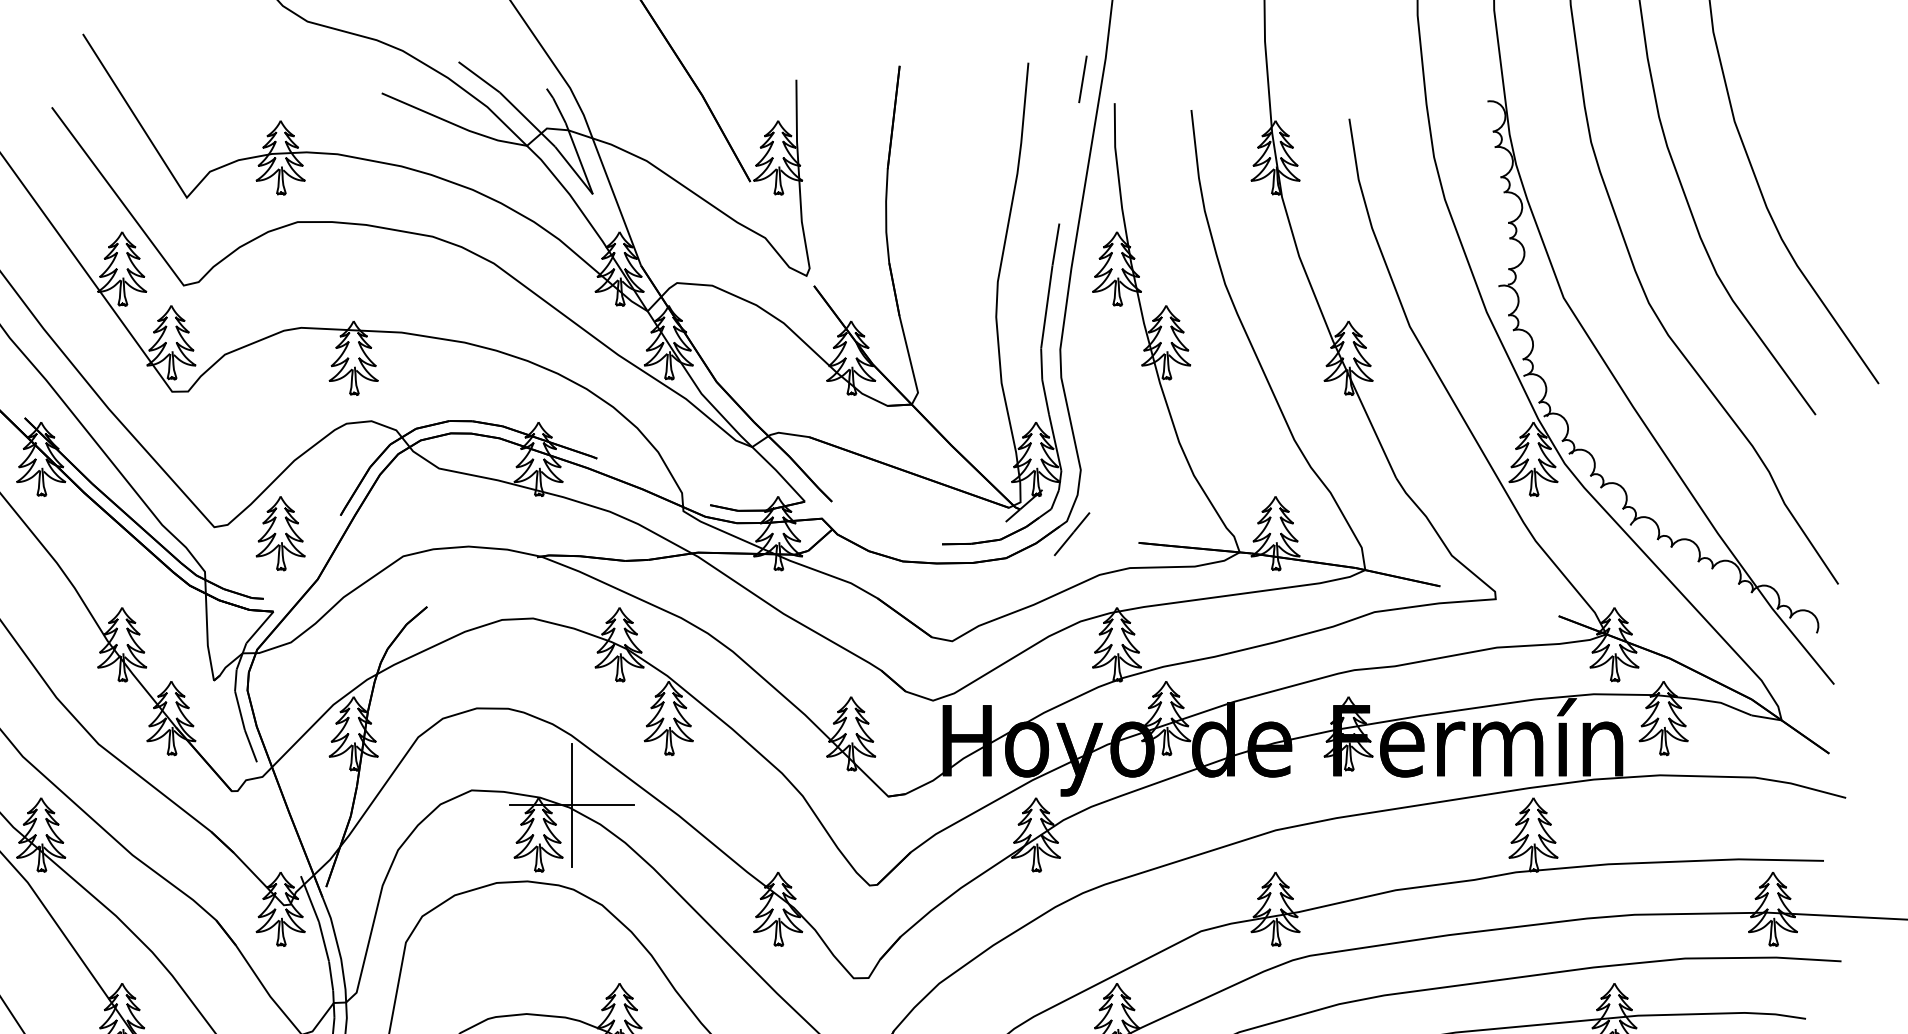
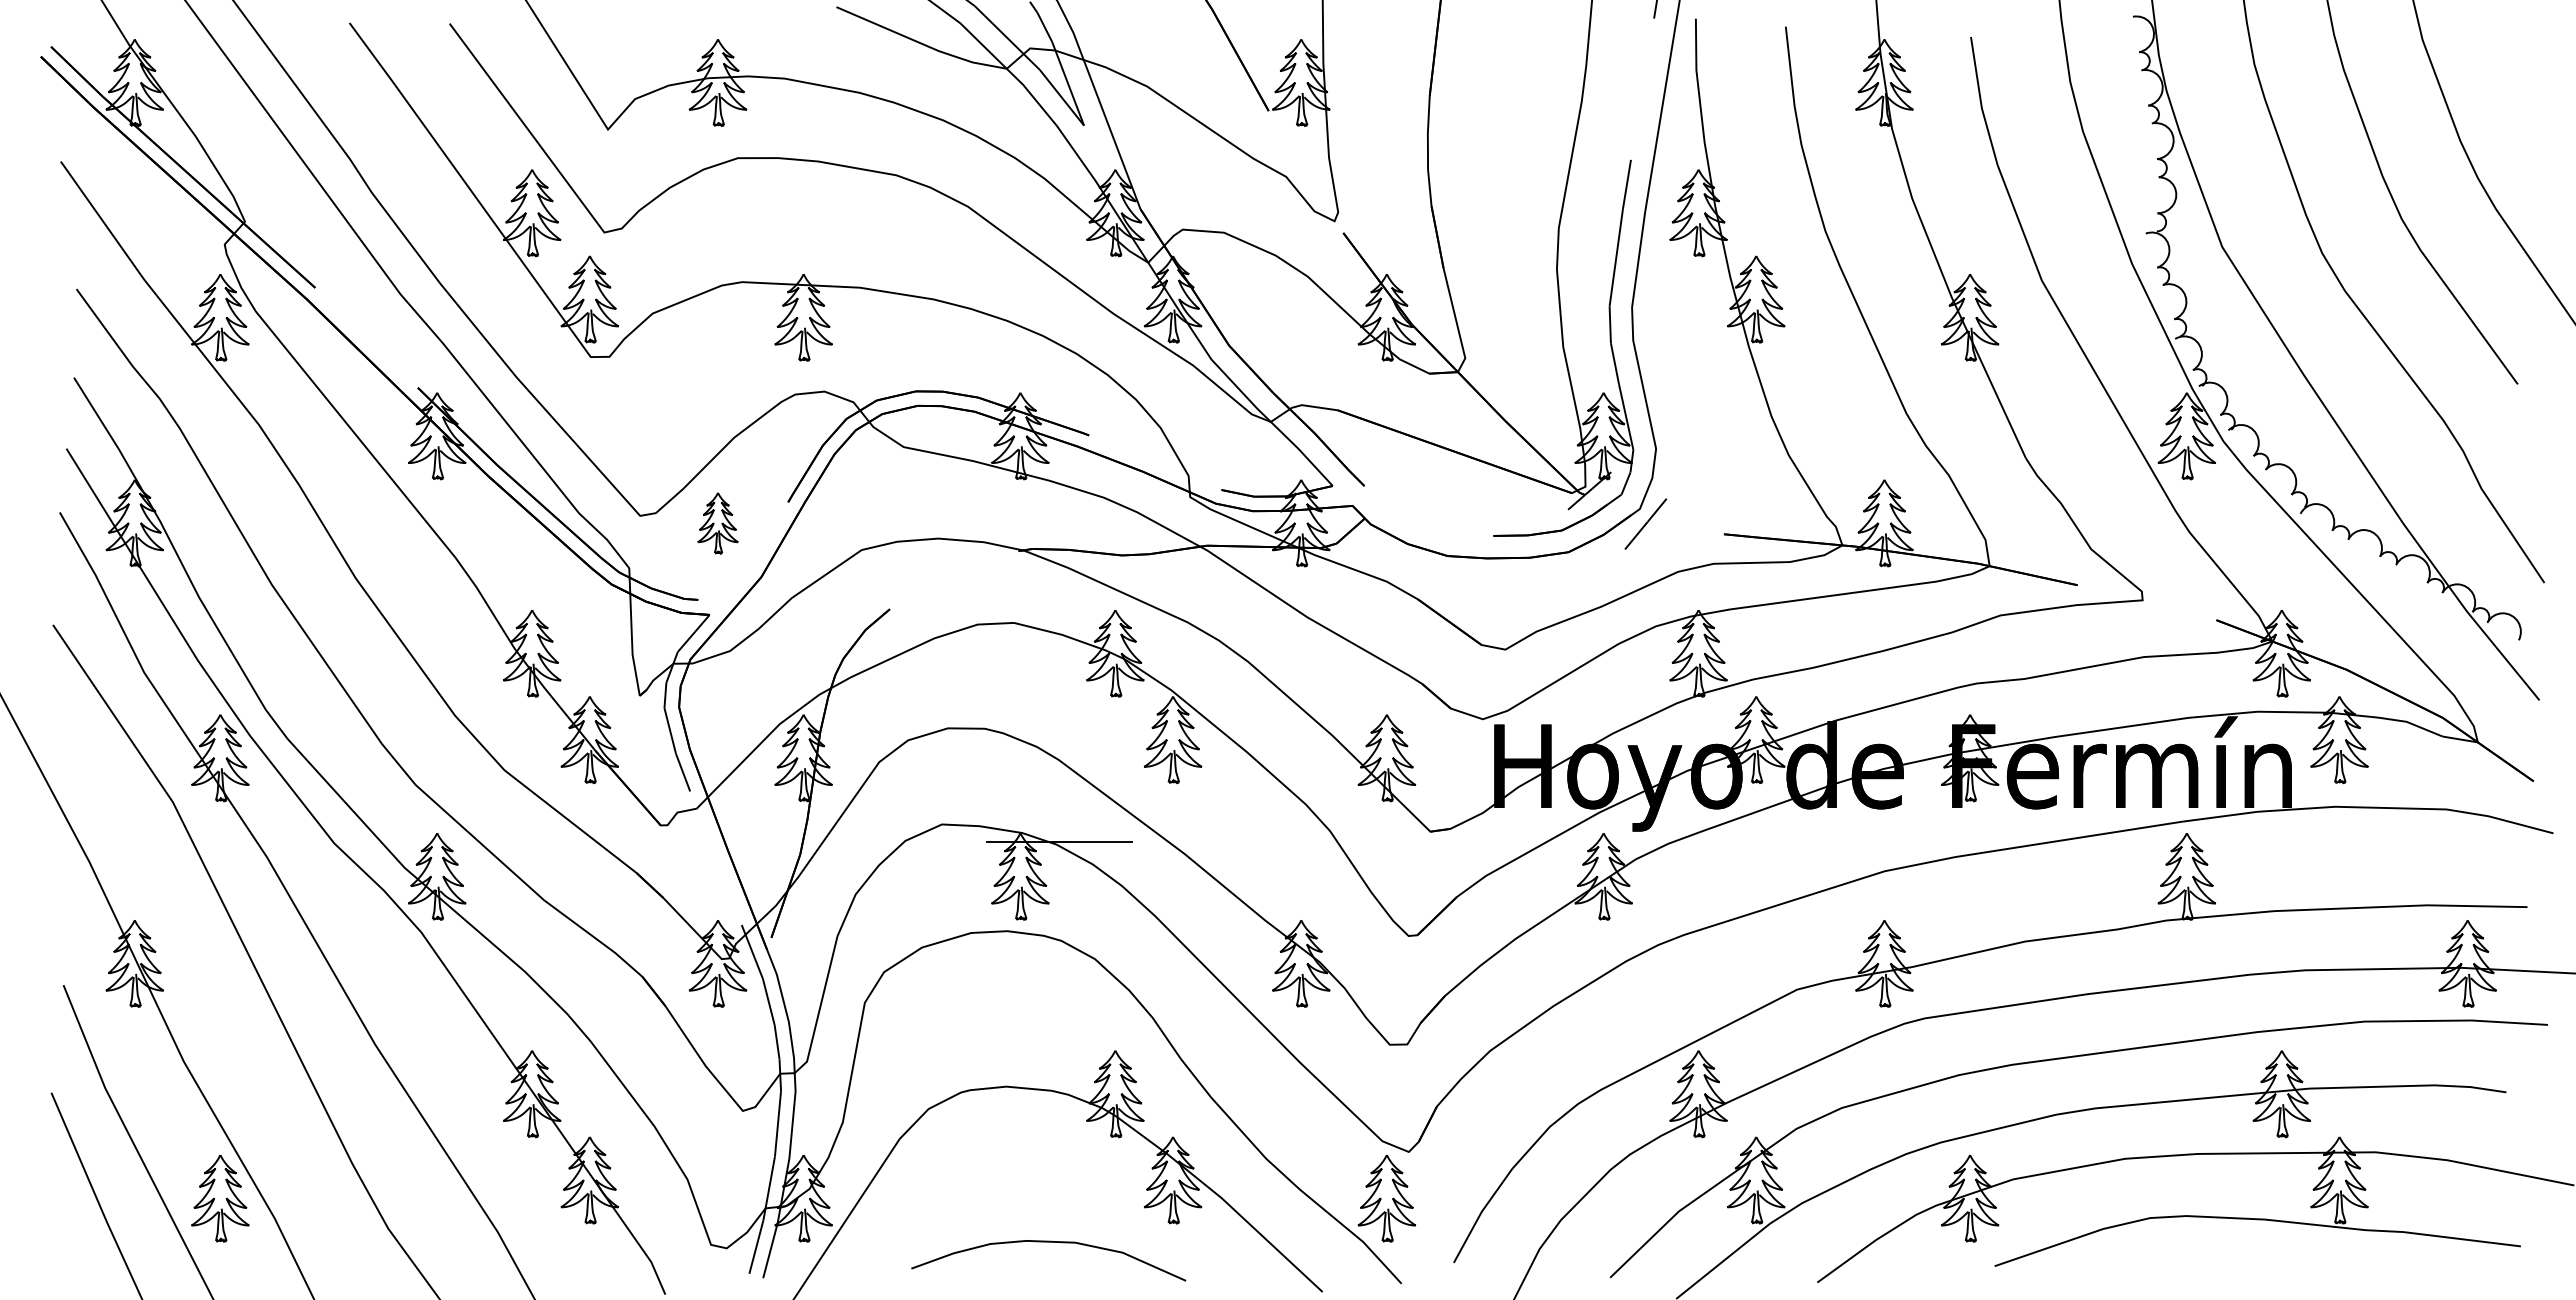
part: (280, 533) -> (717, 523), size x0.7
line: (571, 804) -> (1059, 841), removed

